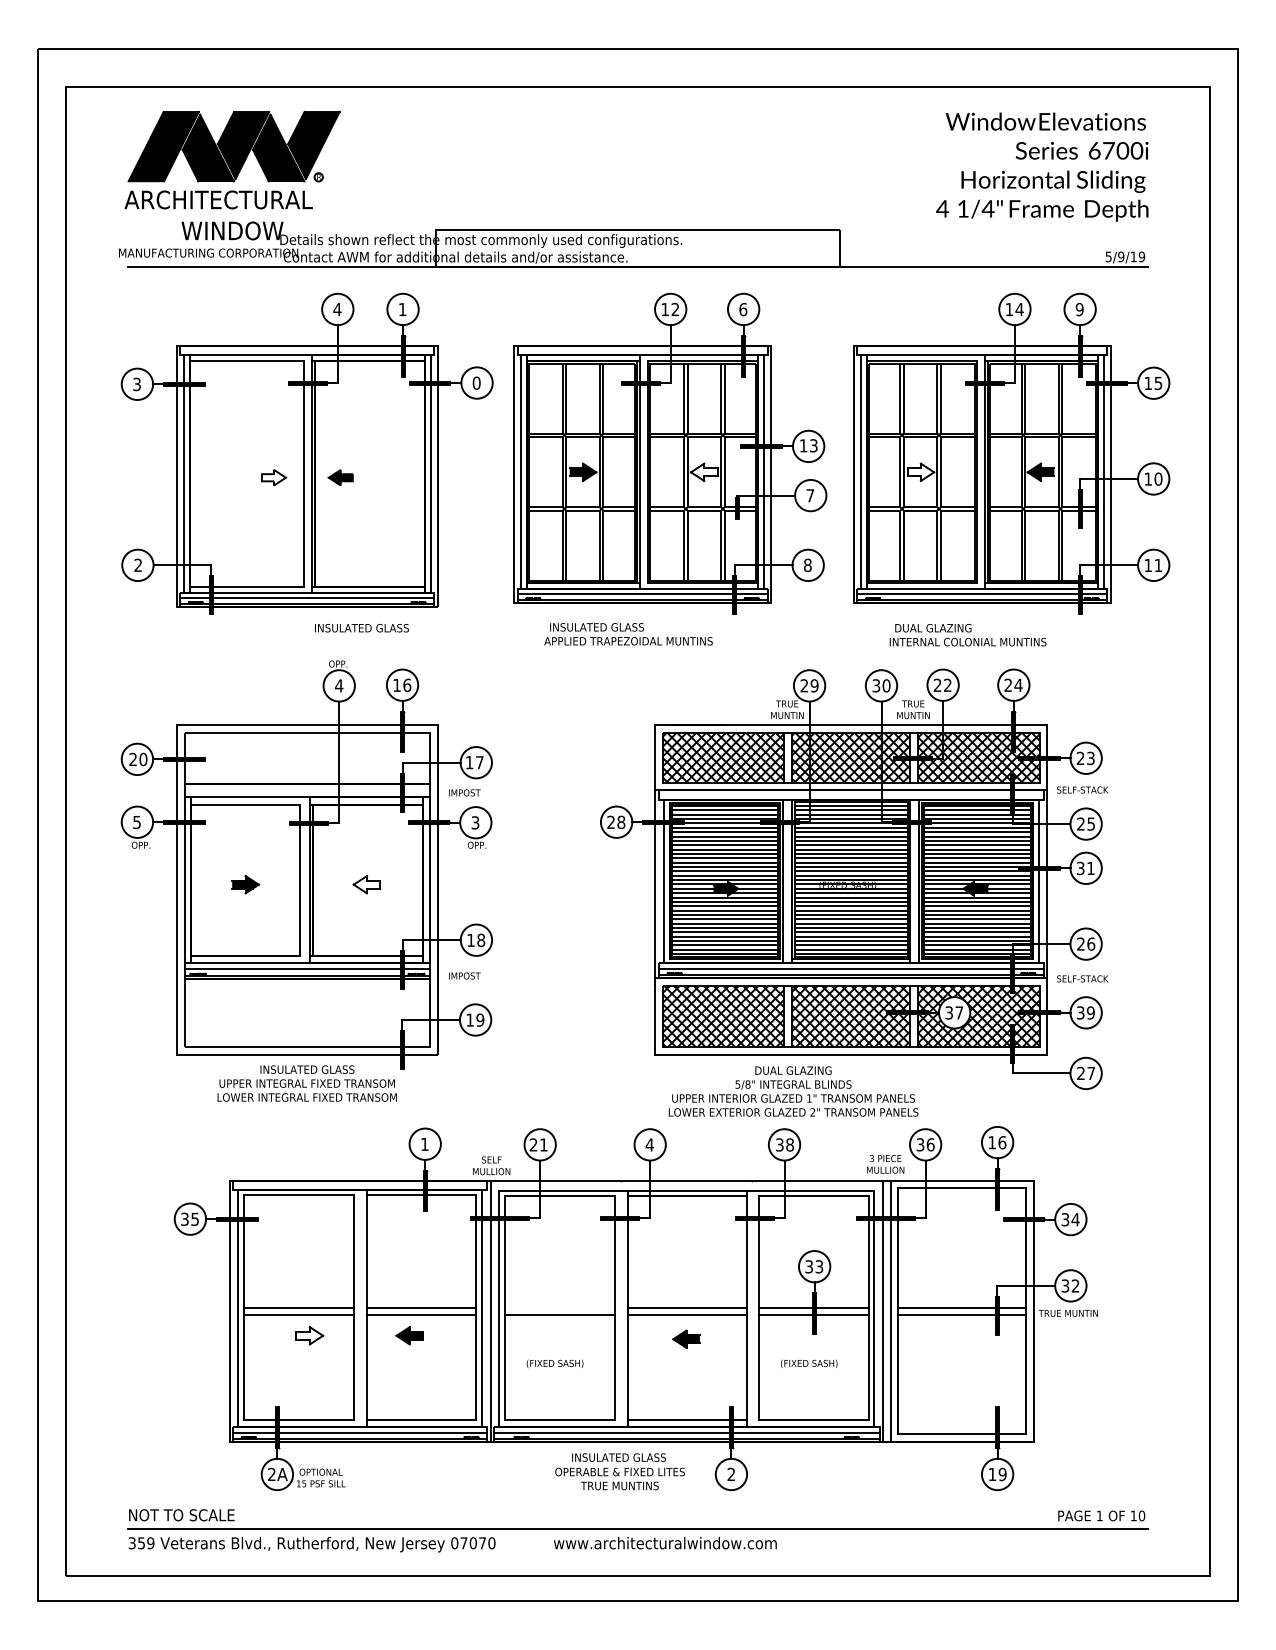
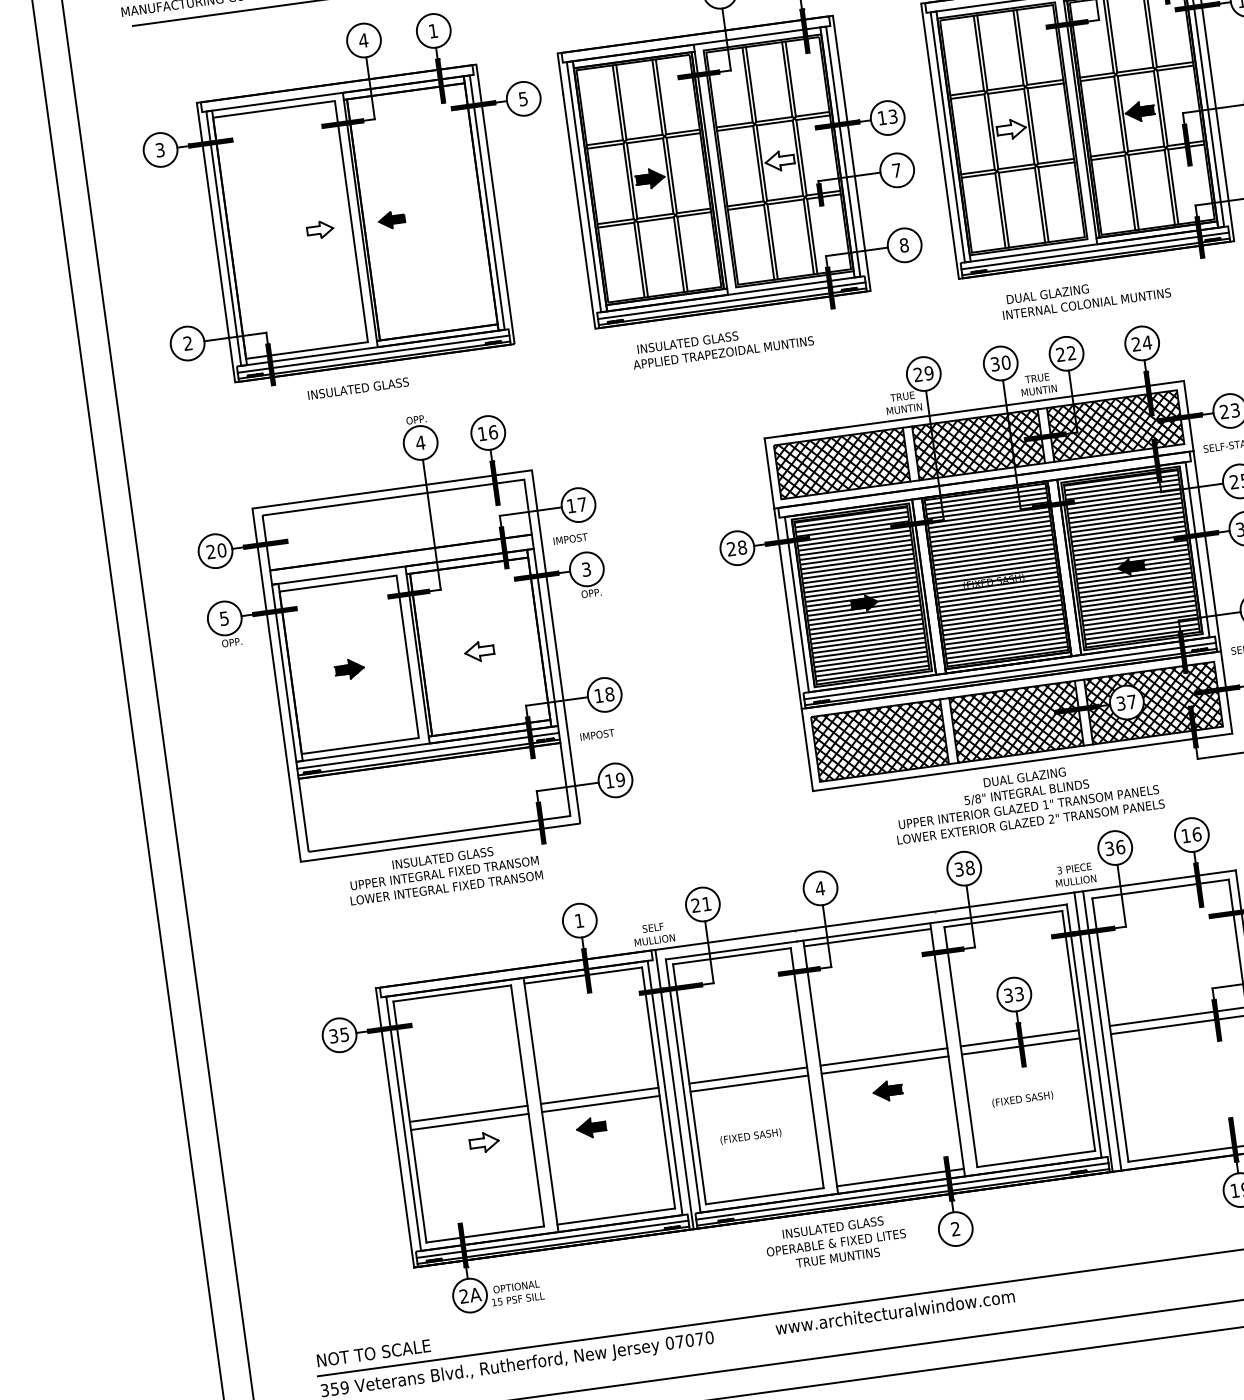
text: (476, 382) -> (523, 98), 0 -> 5
text: (361, 628) -> (357, 389), moved
text: (793, 1091) -> (1027, 799), moved
line: (560, 1307) -> (748, 1075), added

